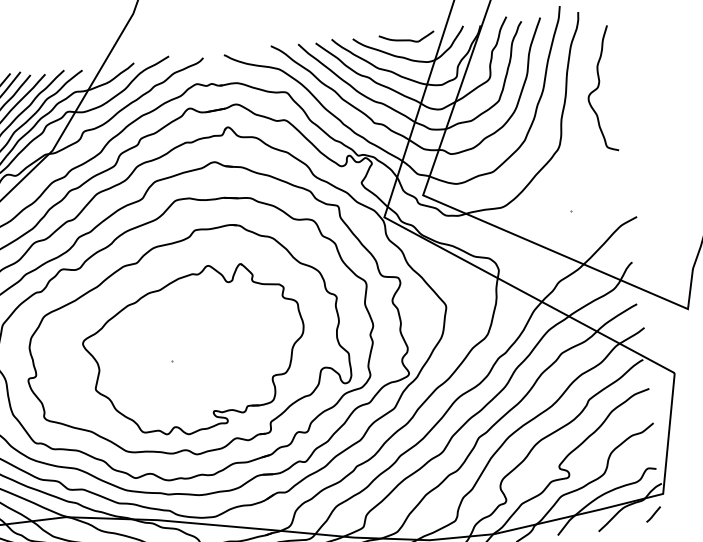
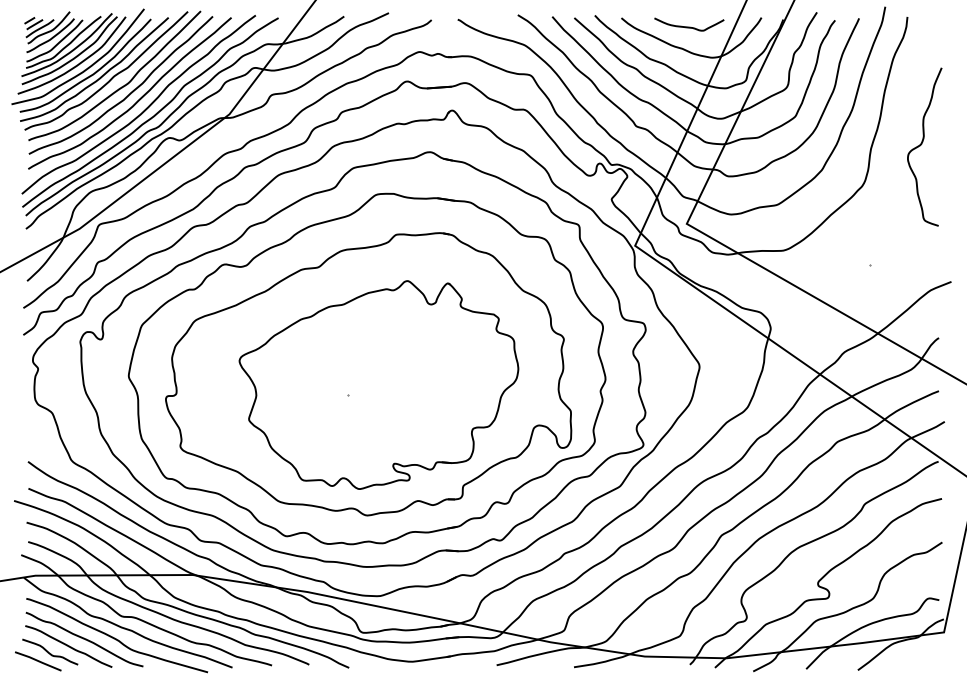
curve: (598, 87) -> (922, 144), moved
line: (653, 514) -> (929, 656), removed

